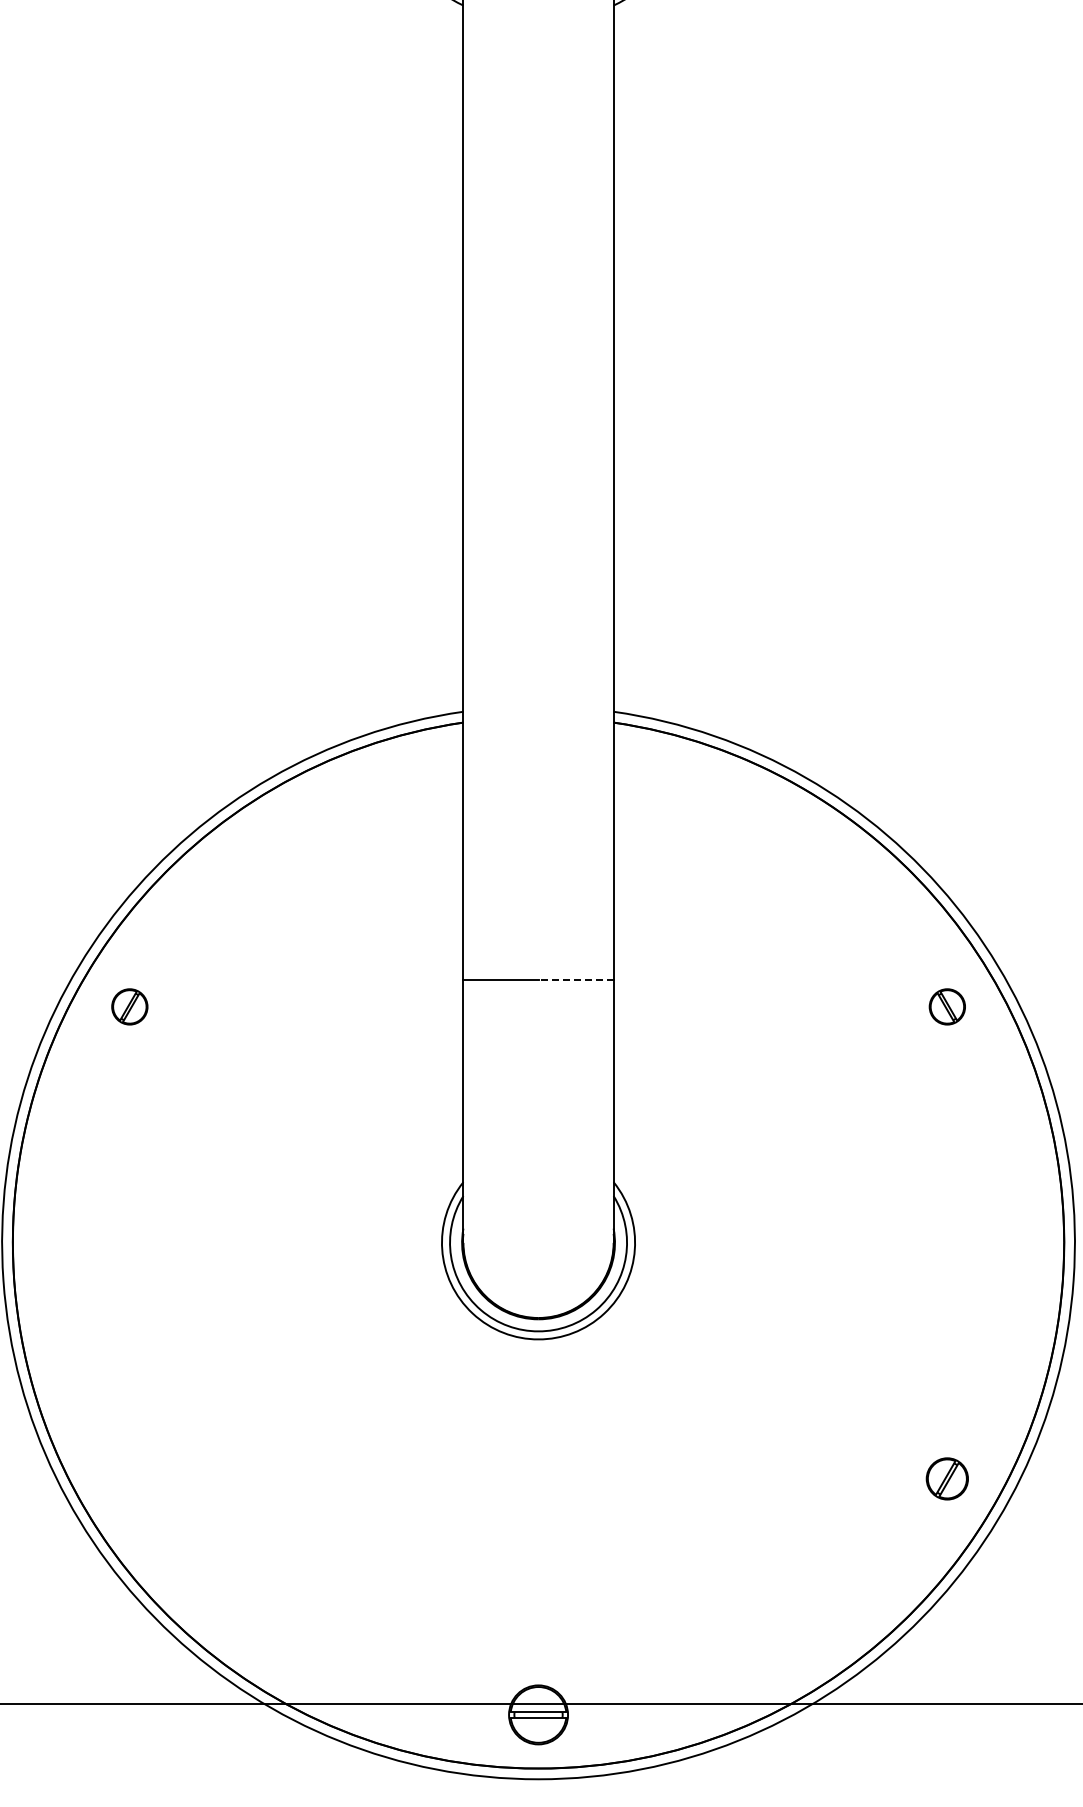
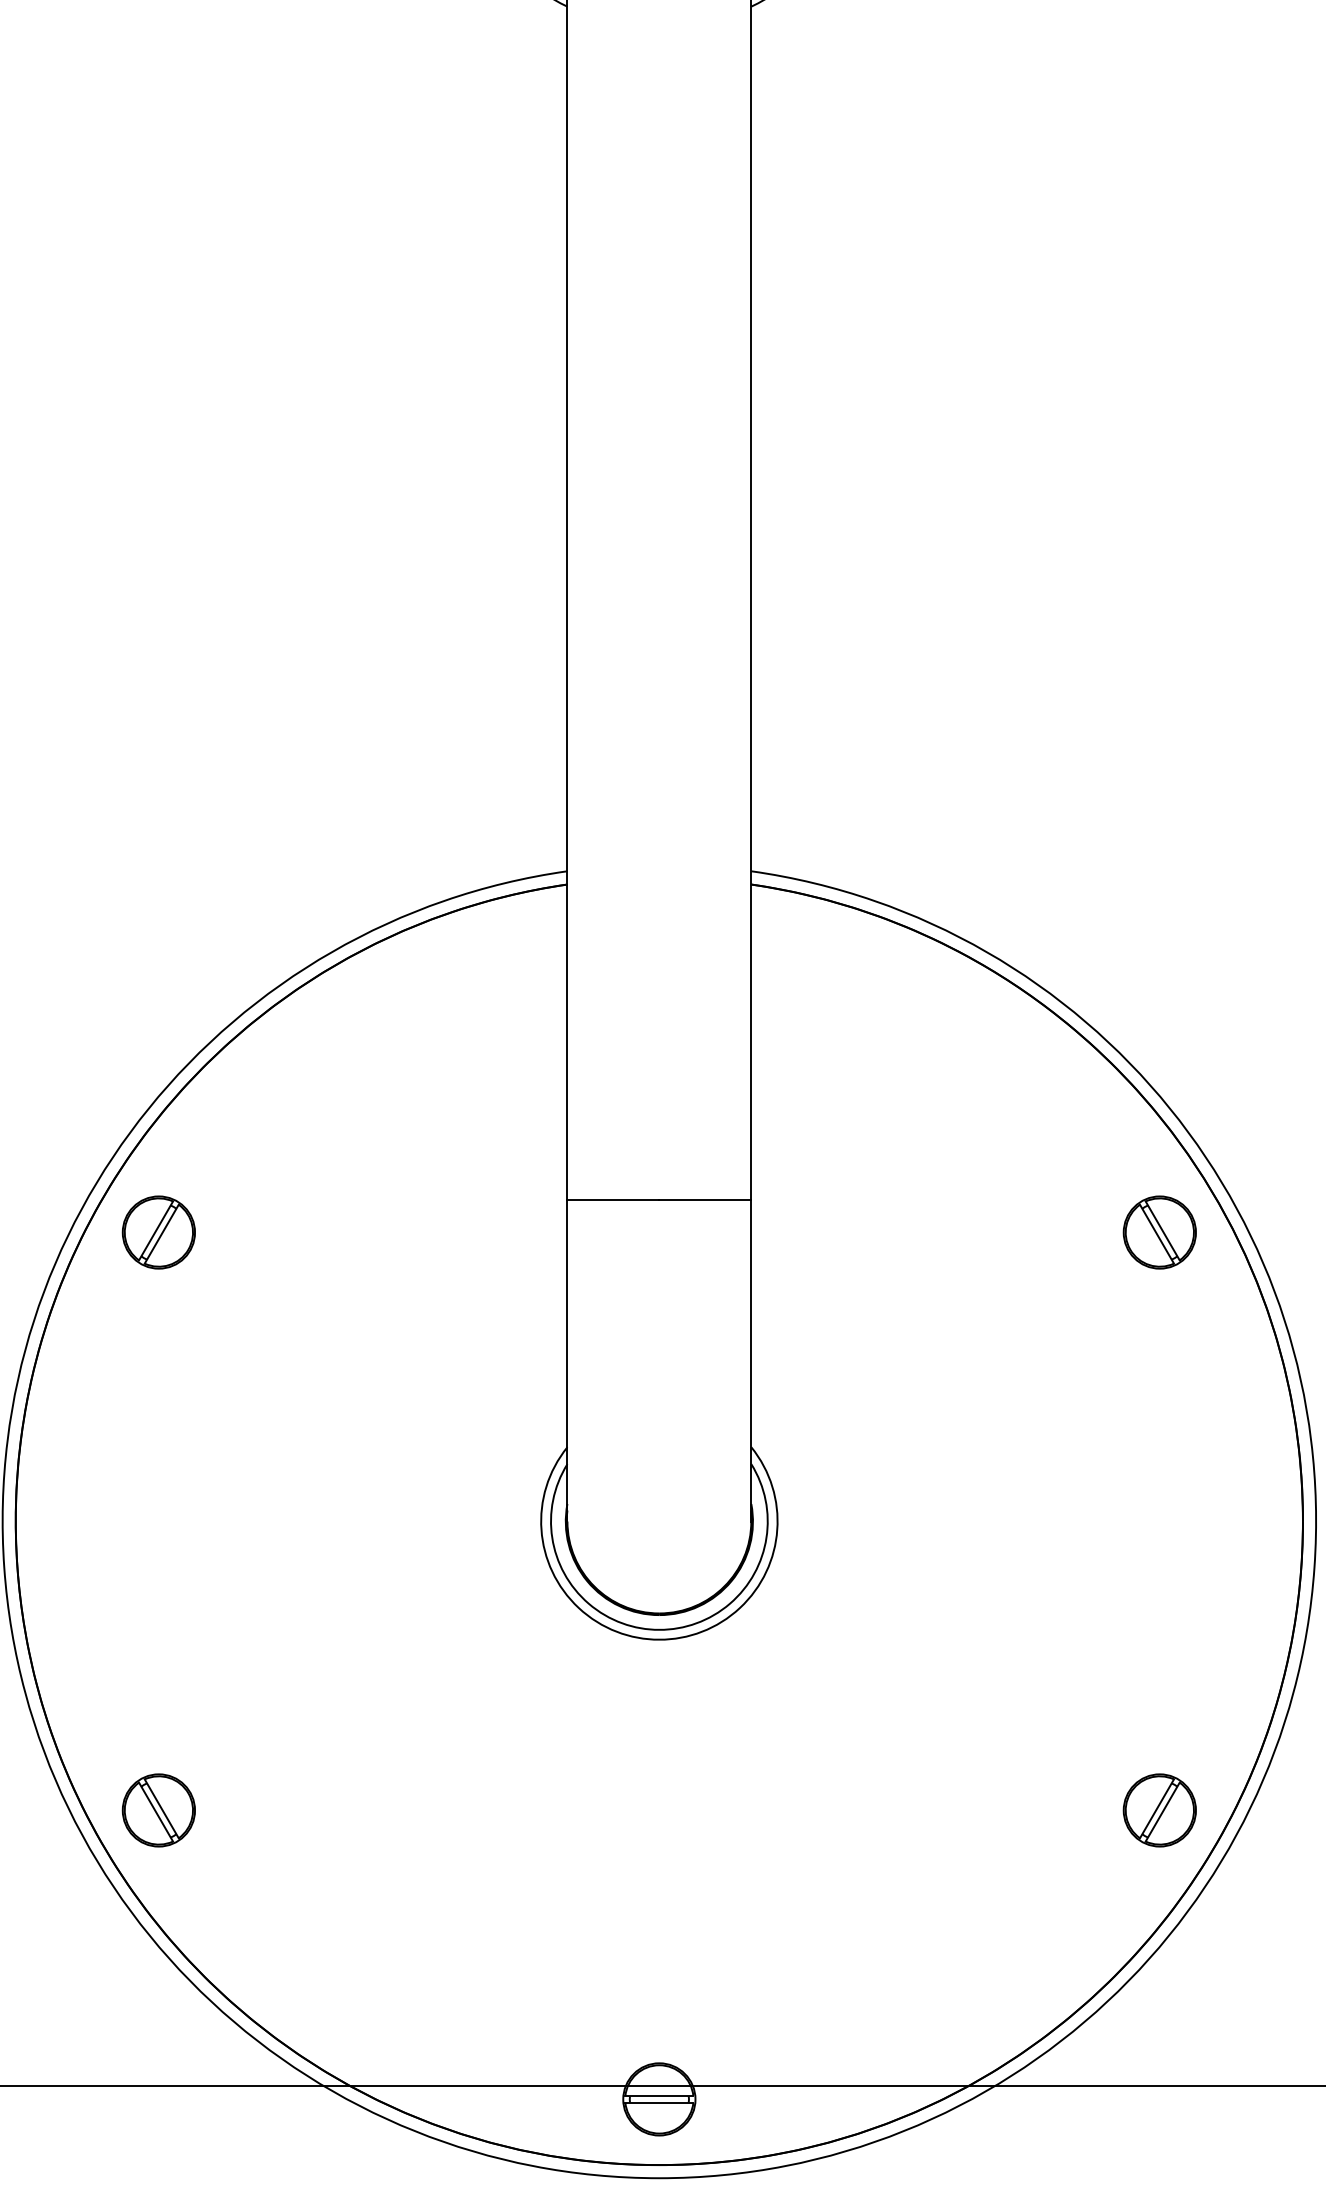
line: (576, 980) -> (705, 1200), dashed -> solid
part: (129, 1006) -> (158, 1232), size x1.67
part: (947, 1006) -> (1160, 1232), size x1.67
part: (129, 1478) -> (158, 1809), added
part: (947, 1478) -> (1160, 1809), size x1.43

